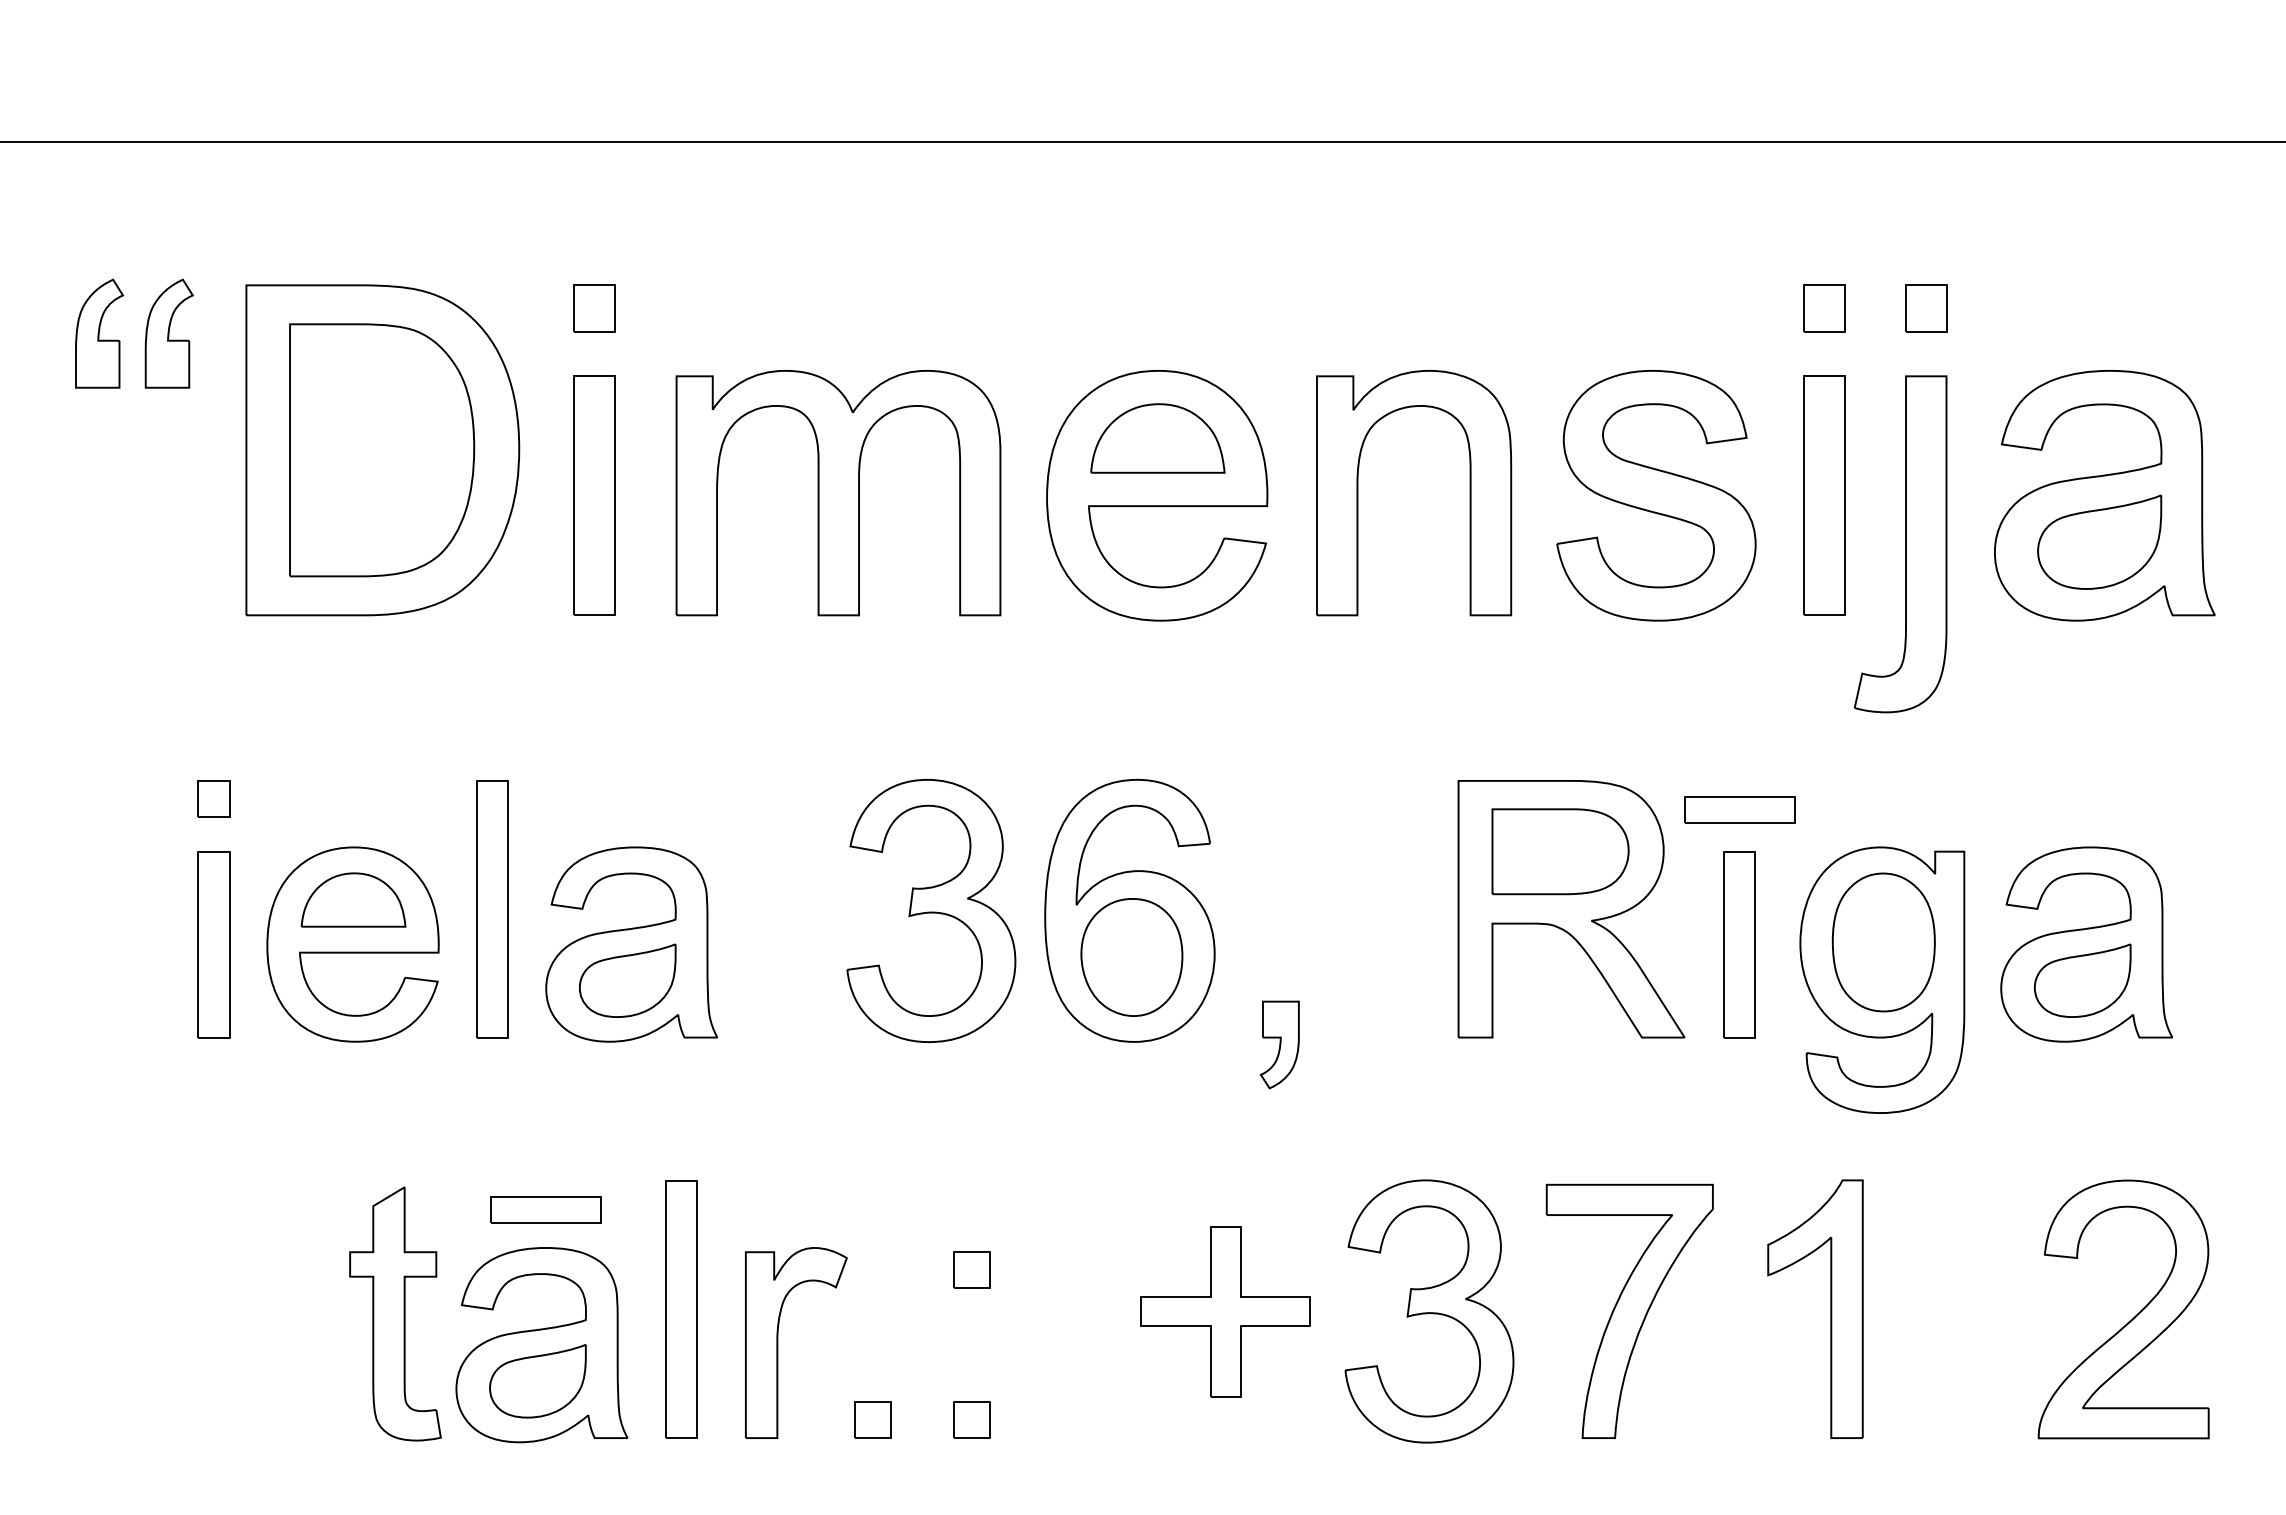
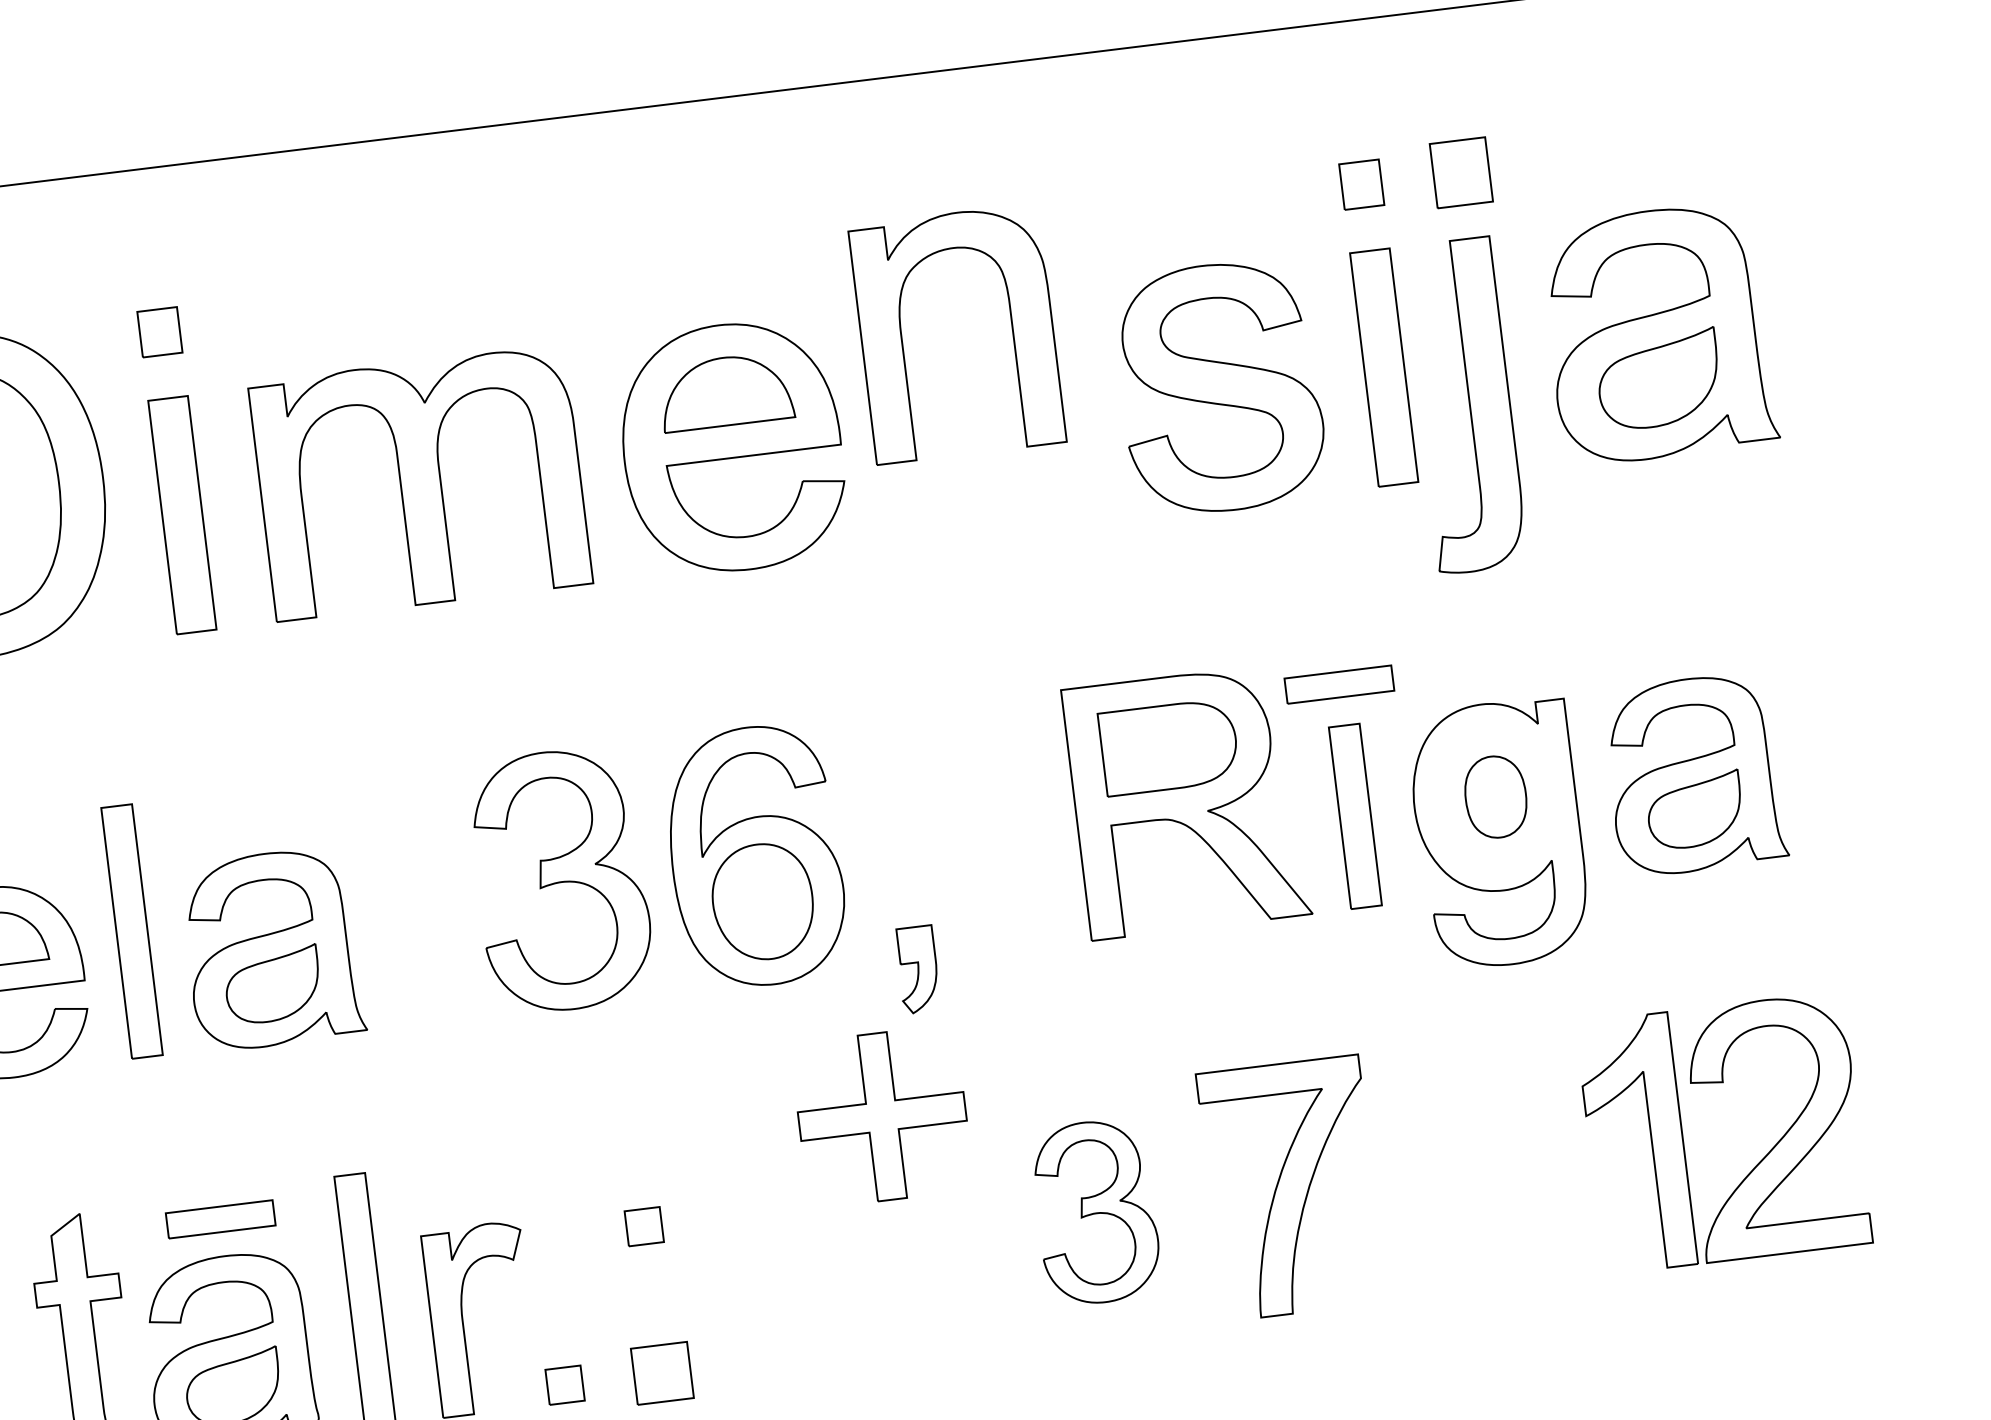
part: (1926, 308) -> (1461, 172), size x1.4
part: (1469, 493) -> (1011, 327), moved
part: (1883, 942) -> (1495, 797), size x0.6
part: (1830, 1308) -> (1651, 1141), moved
part: (1225, 1311) -> (882, 1116), moved
part: (1429, 1311) -> (1096, 1212), size x0.7
part: (971, 1419) -> (661, 1372), size x1.6

